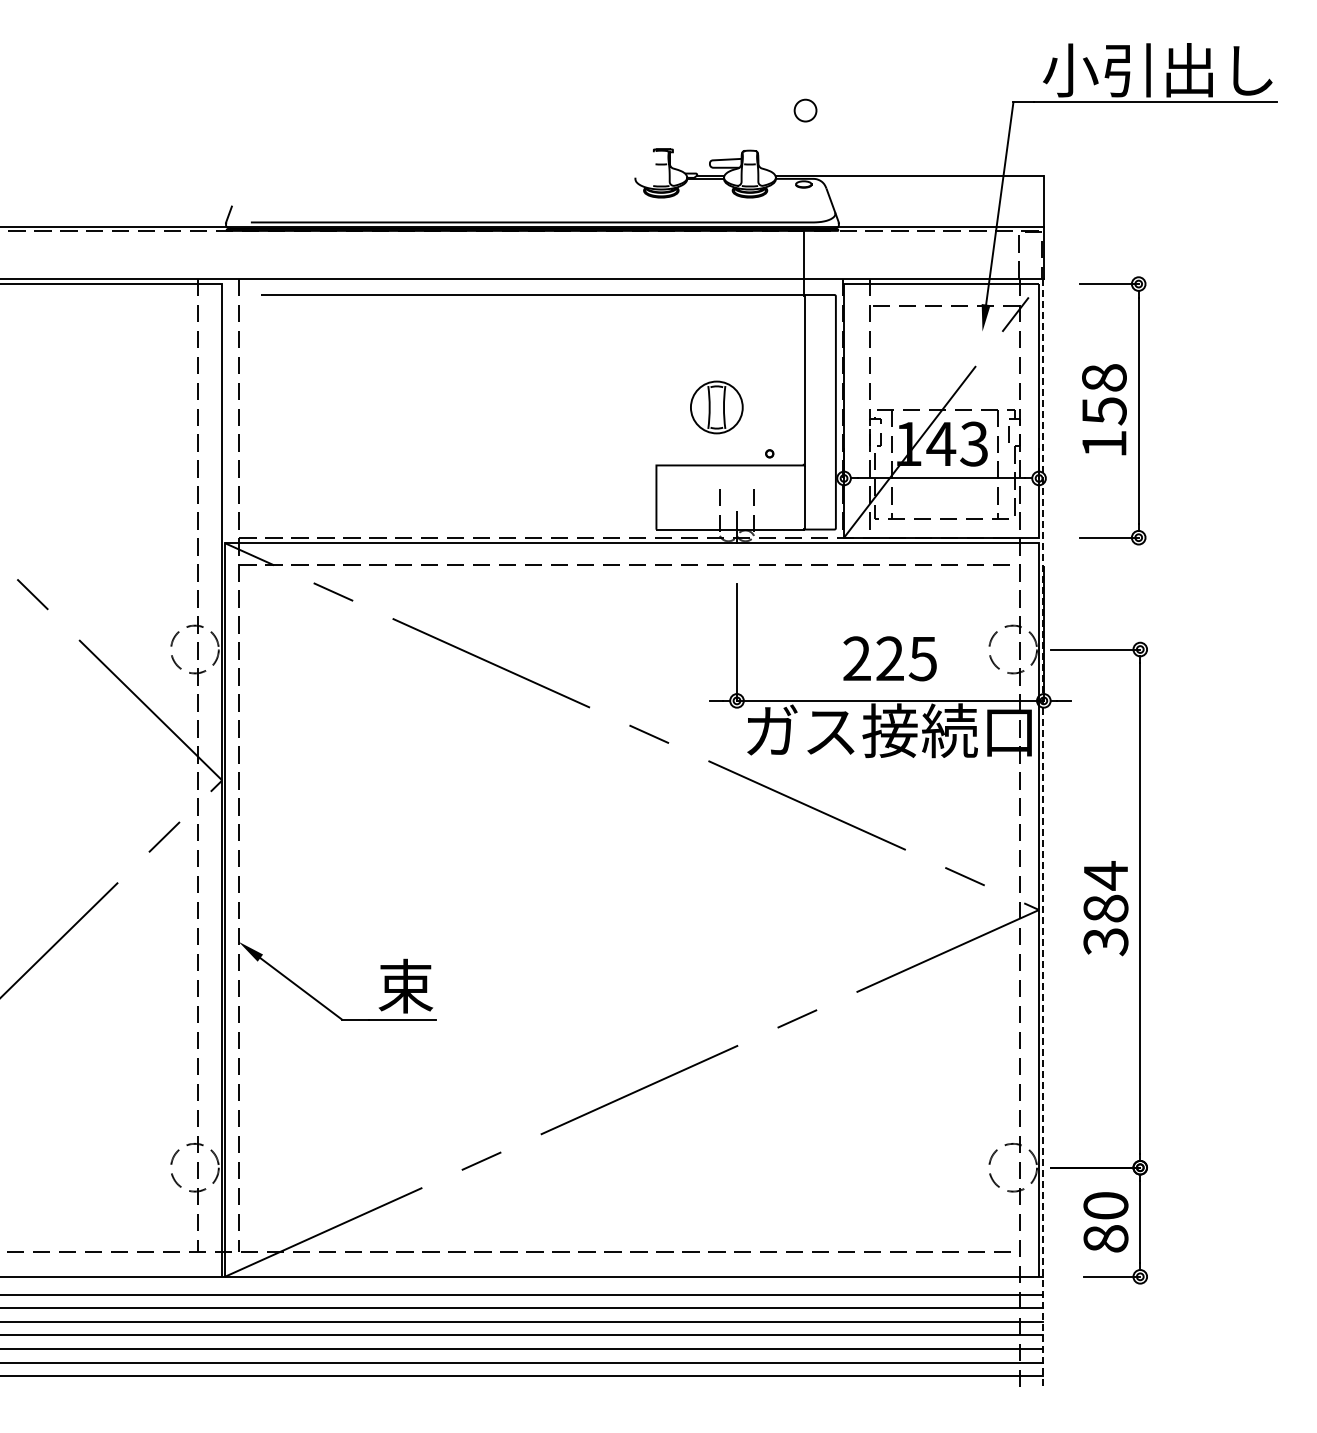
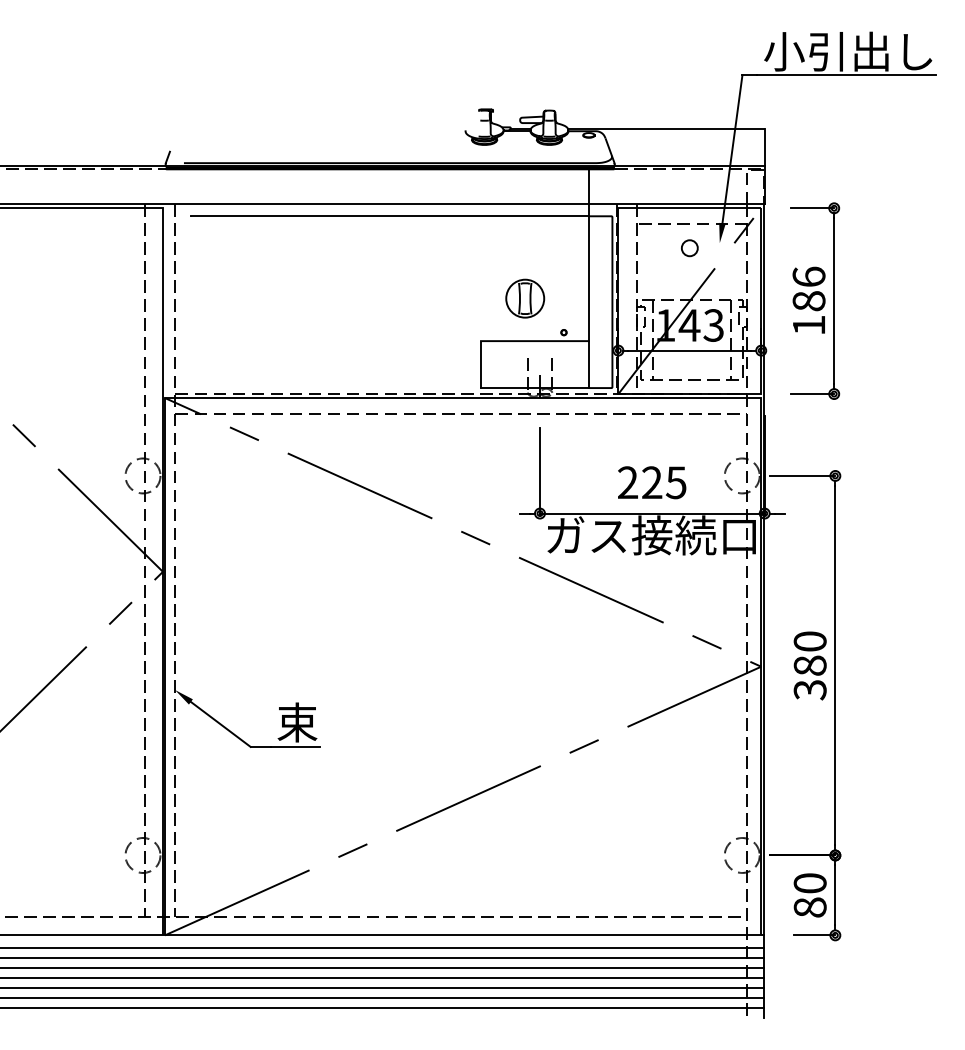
circle: (805, 110) -> (689, 248), moved
text: (1103, 394) -> (808, 289), 158 -> 186
line: (1043, 834) -> (764, 611), dashed -> solid
text: (1105, 875) -> (809, 641), 384 -> 380

